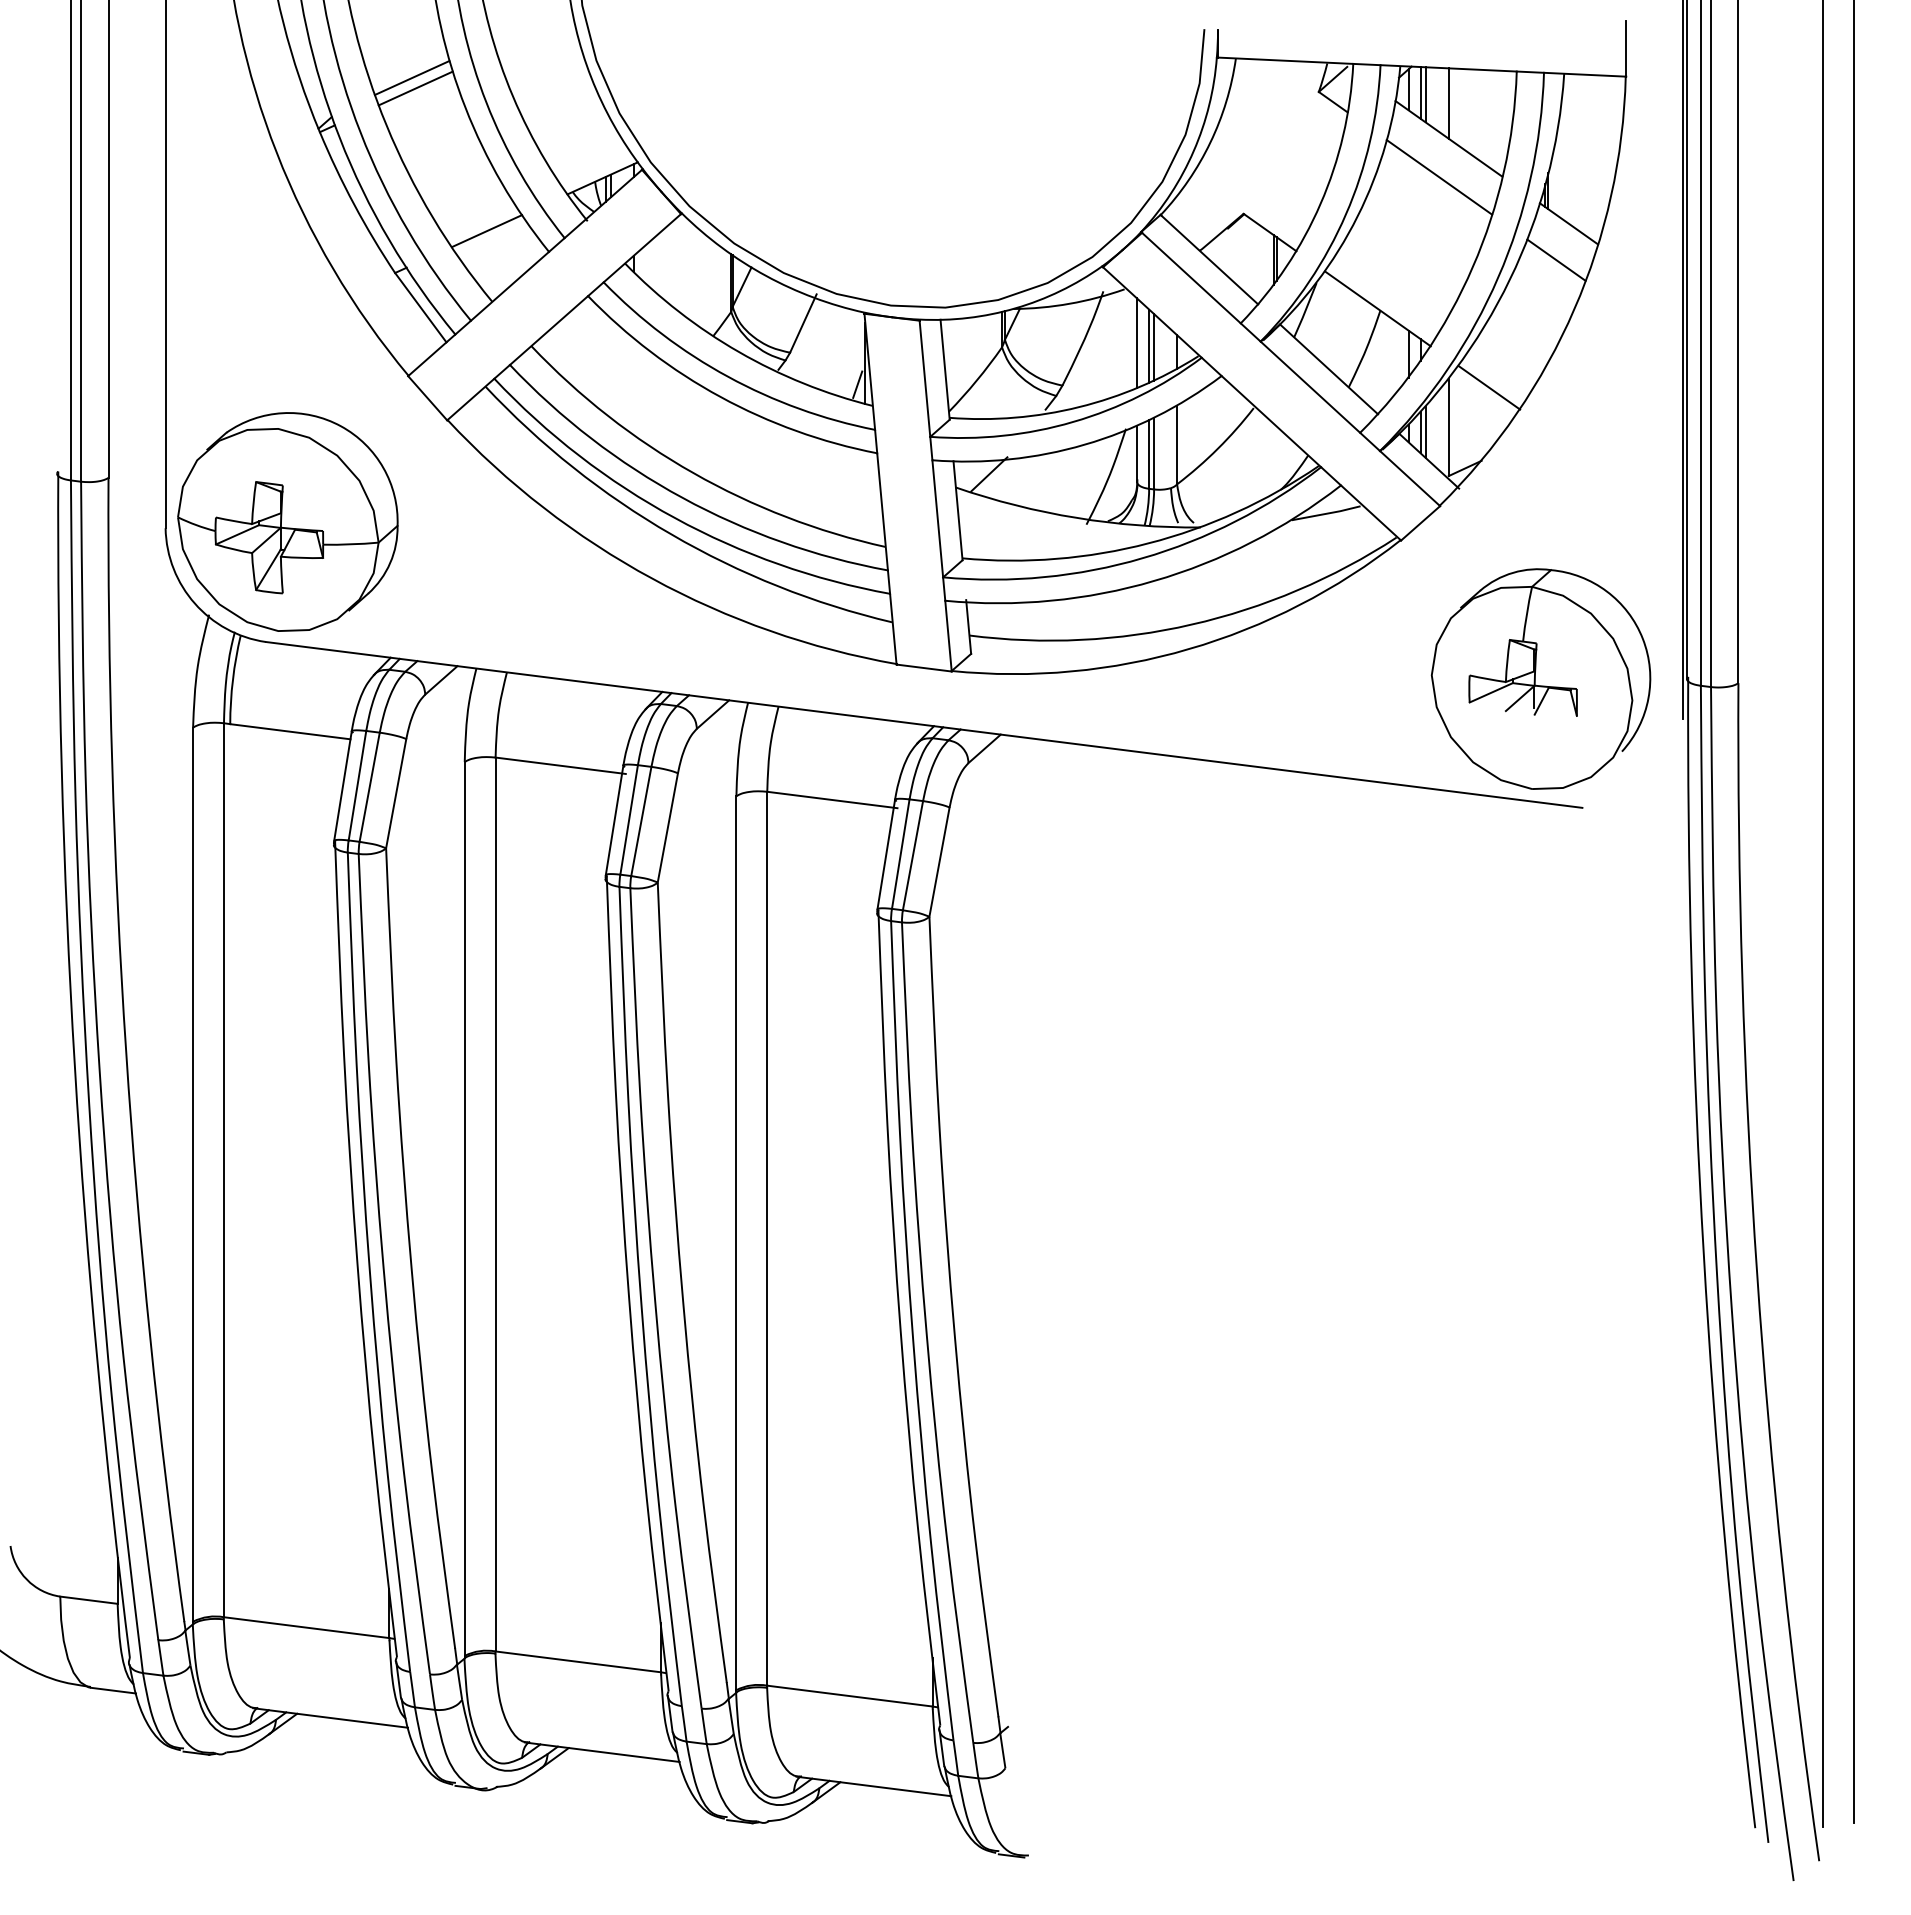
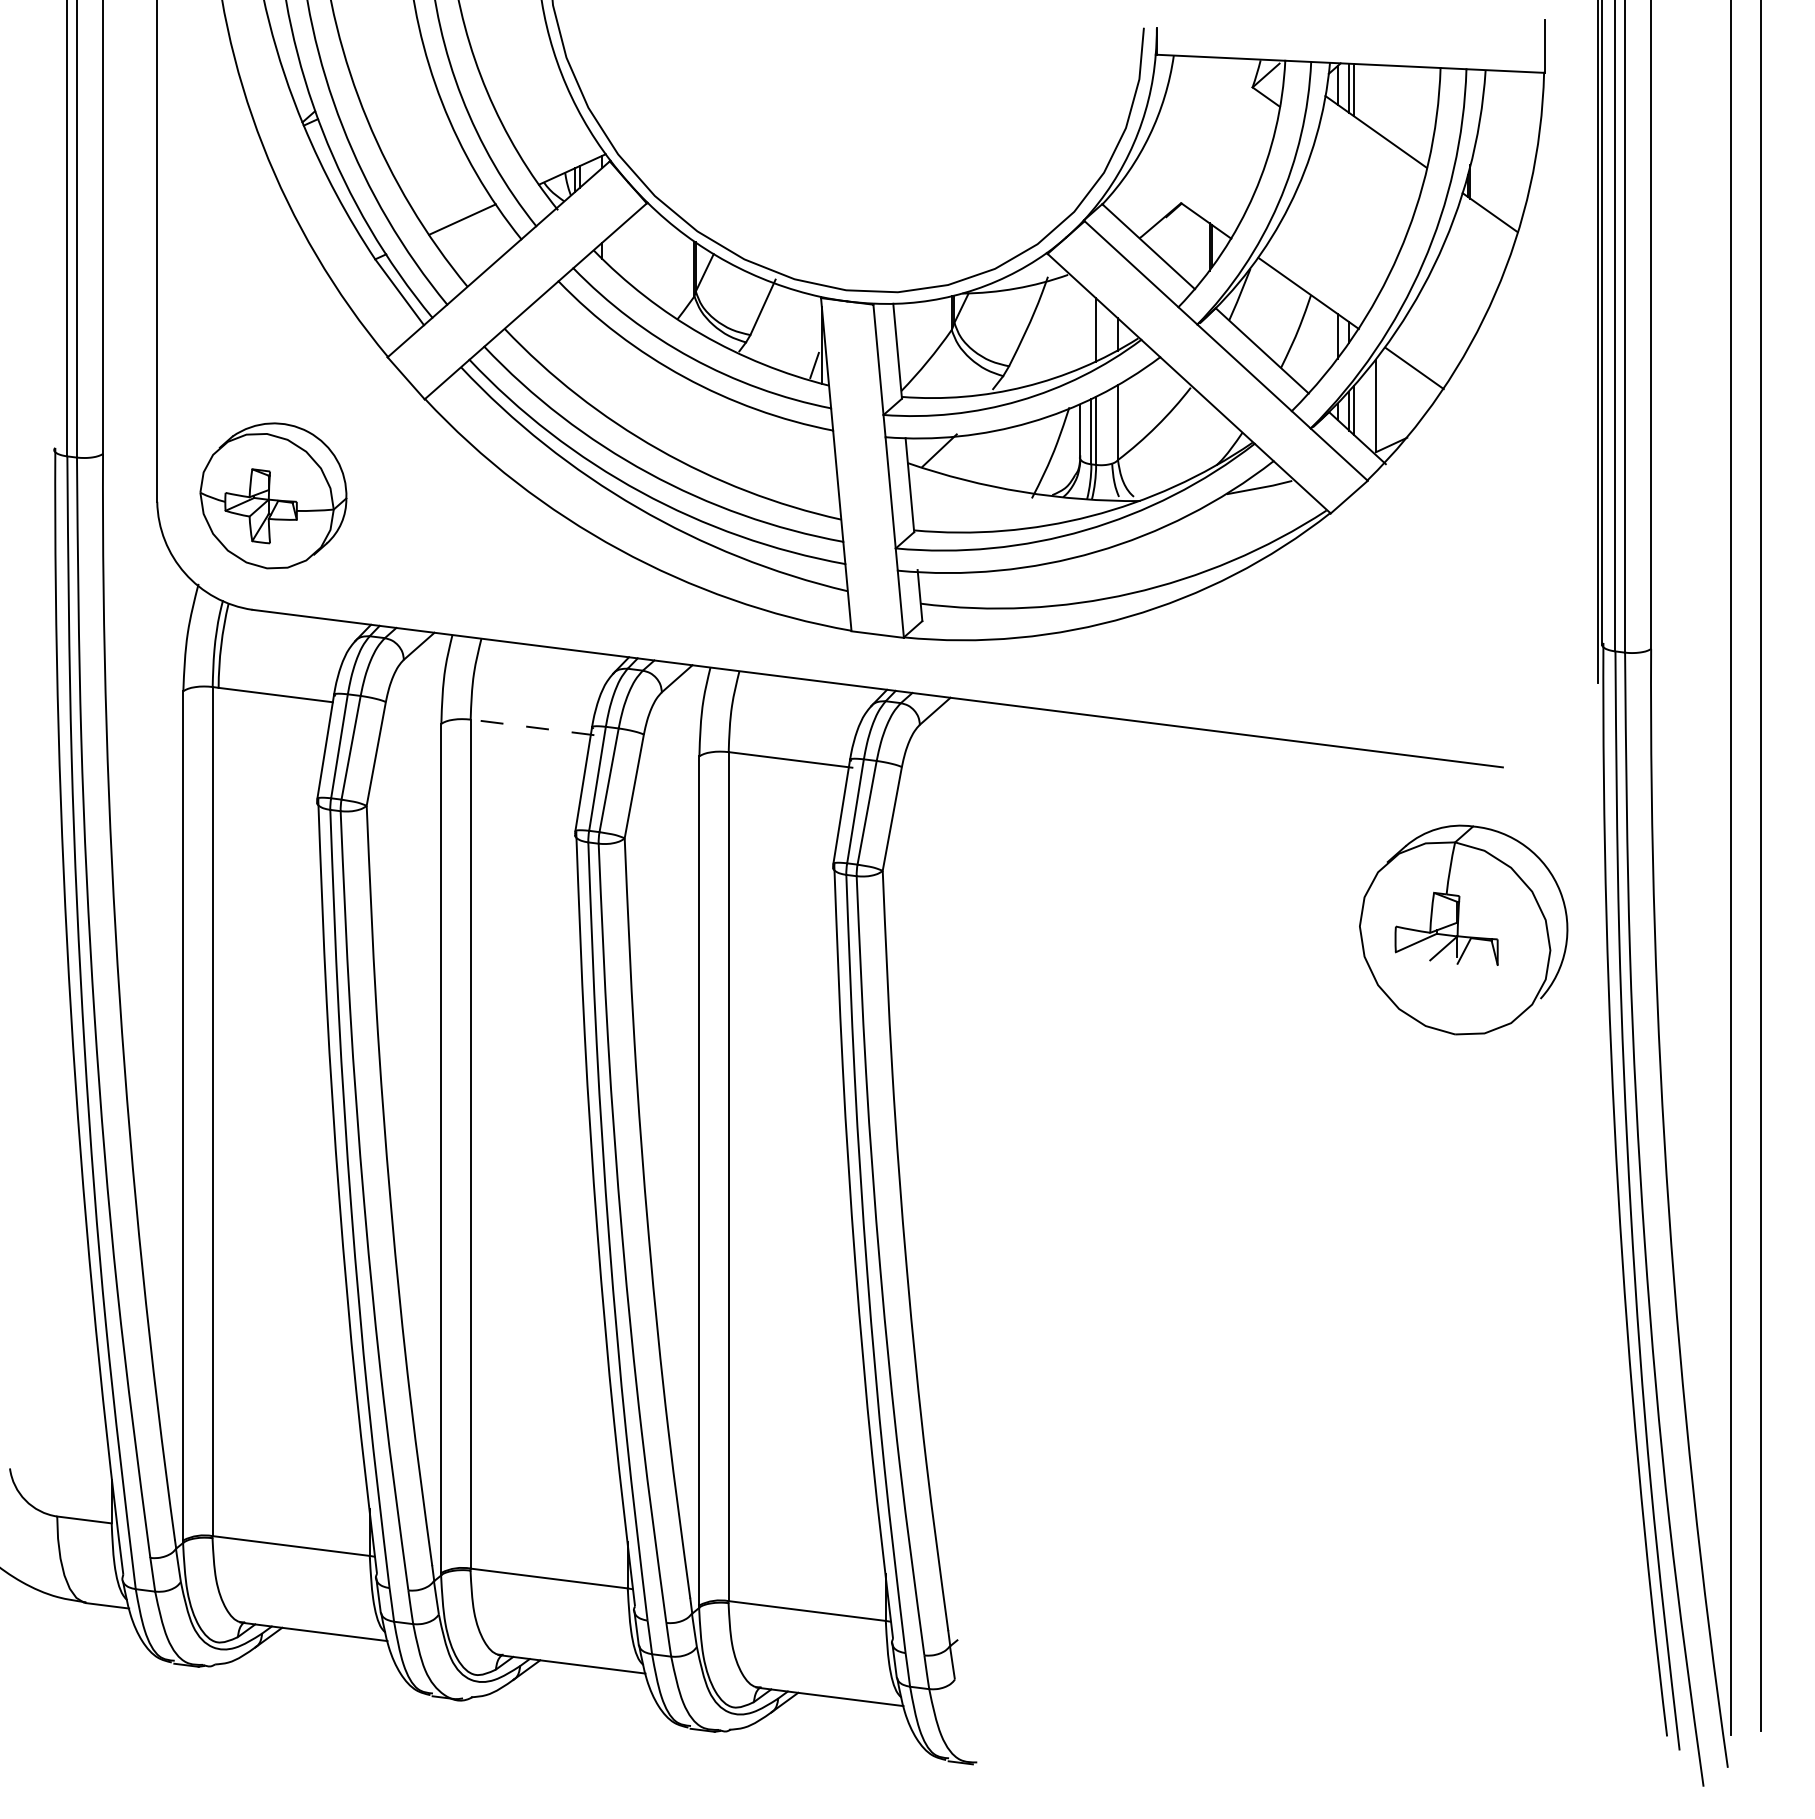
line: (411, 78) -> (390, 74), removed
line: (415, 88) -> (394, 84), removed
line: (1448, 103) -> (1375, 98), removed
line: (1439, 177) -> (1367, 168), removed
line: (1556, 259) -> (1478, 246), removed
line: (1137, 343) -> (1080, 326), removed
line: (1149, 346) -> (1091, 329), removed
part: (287, 521) -> (273, 495), size x0.7
part: (1540, 678) -> (1463, 929), moved
line: (560, 765) -> (532, 727), solid -> dashed

